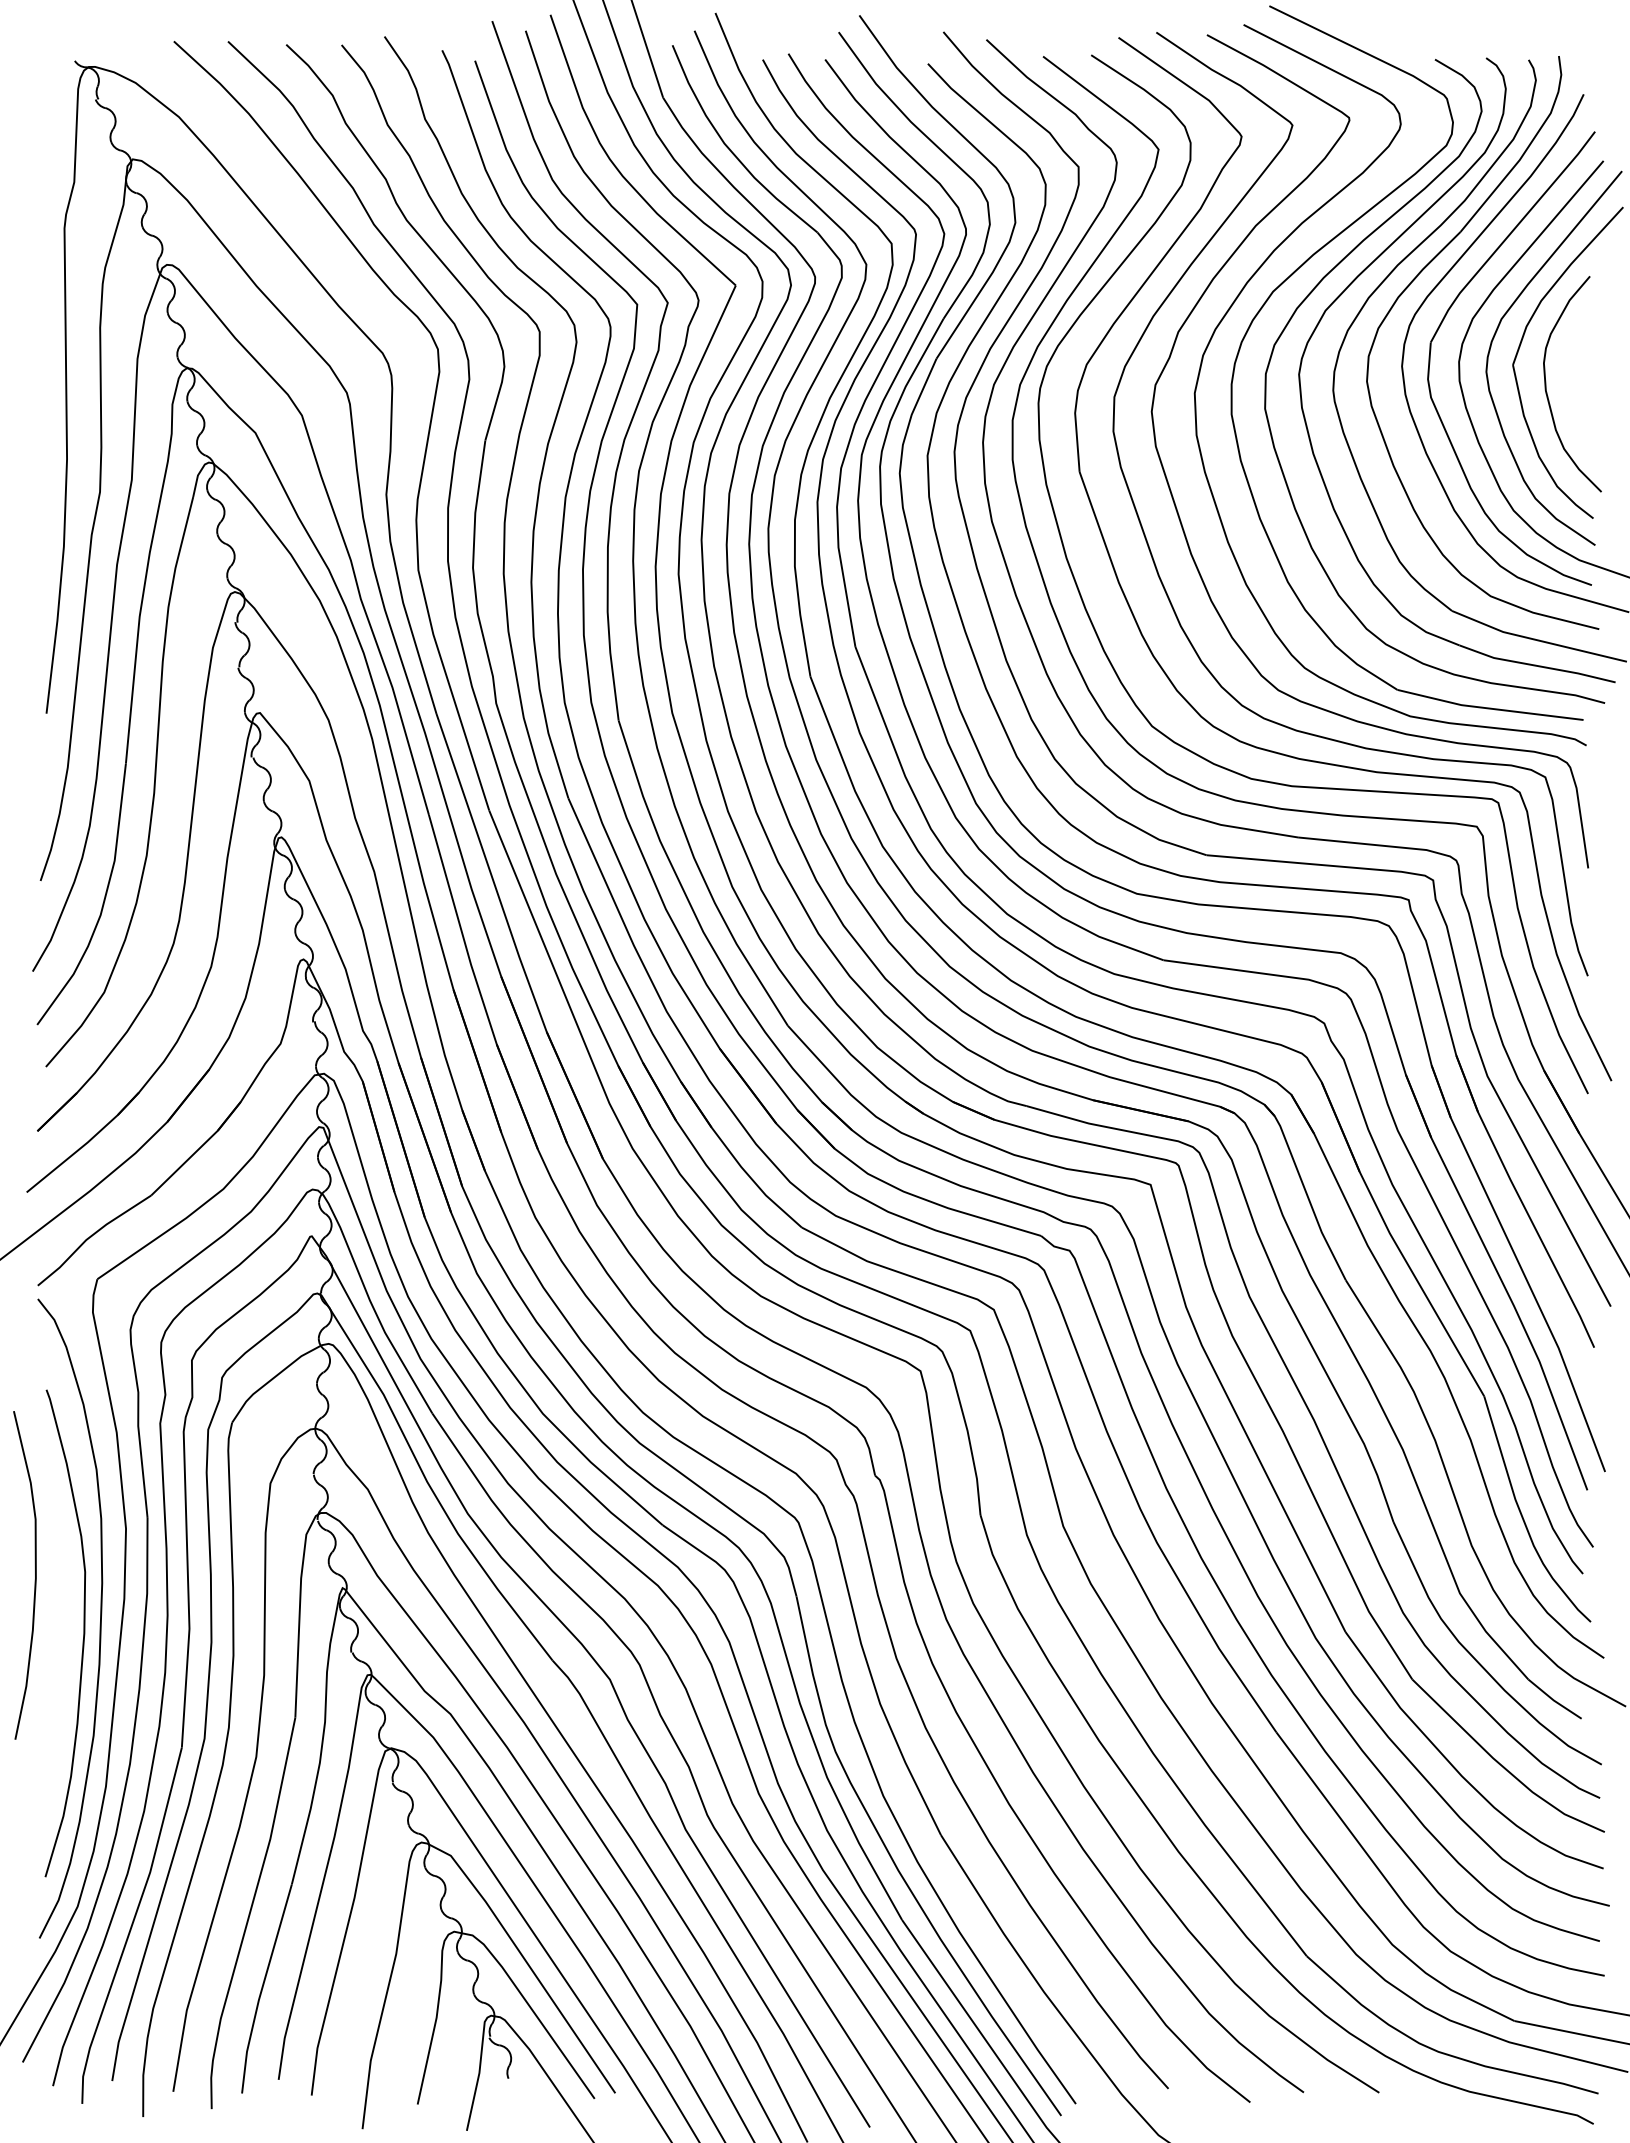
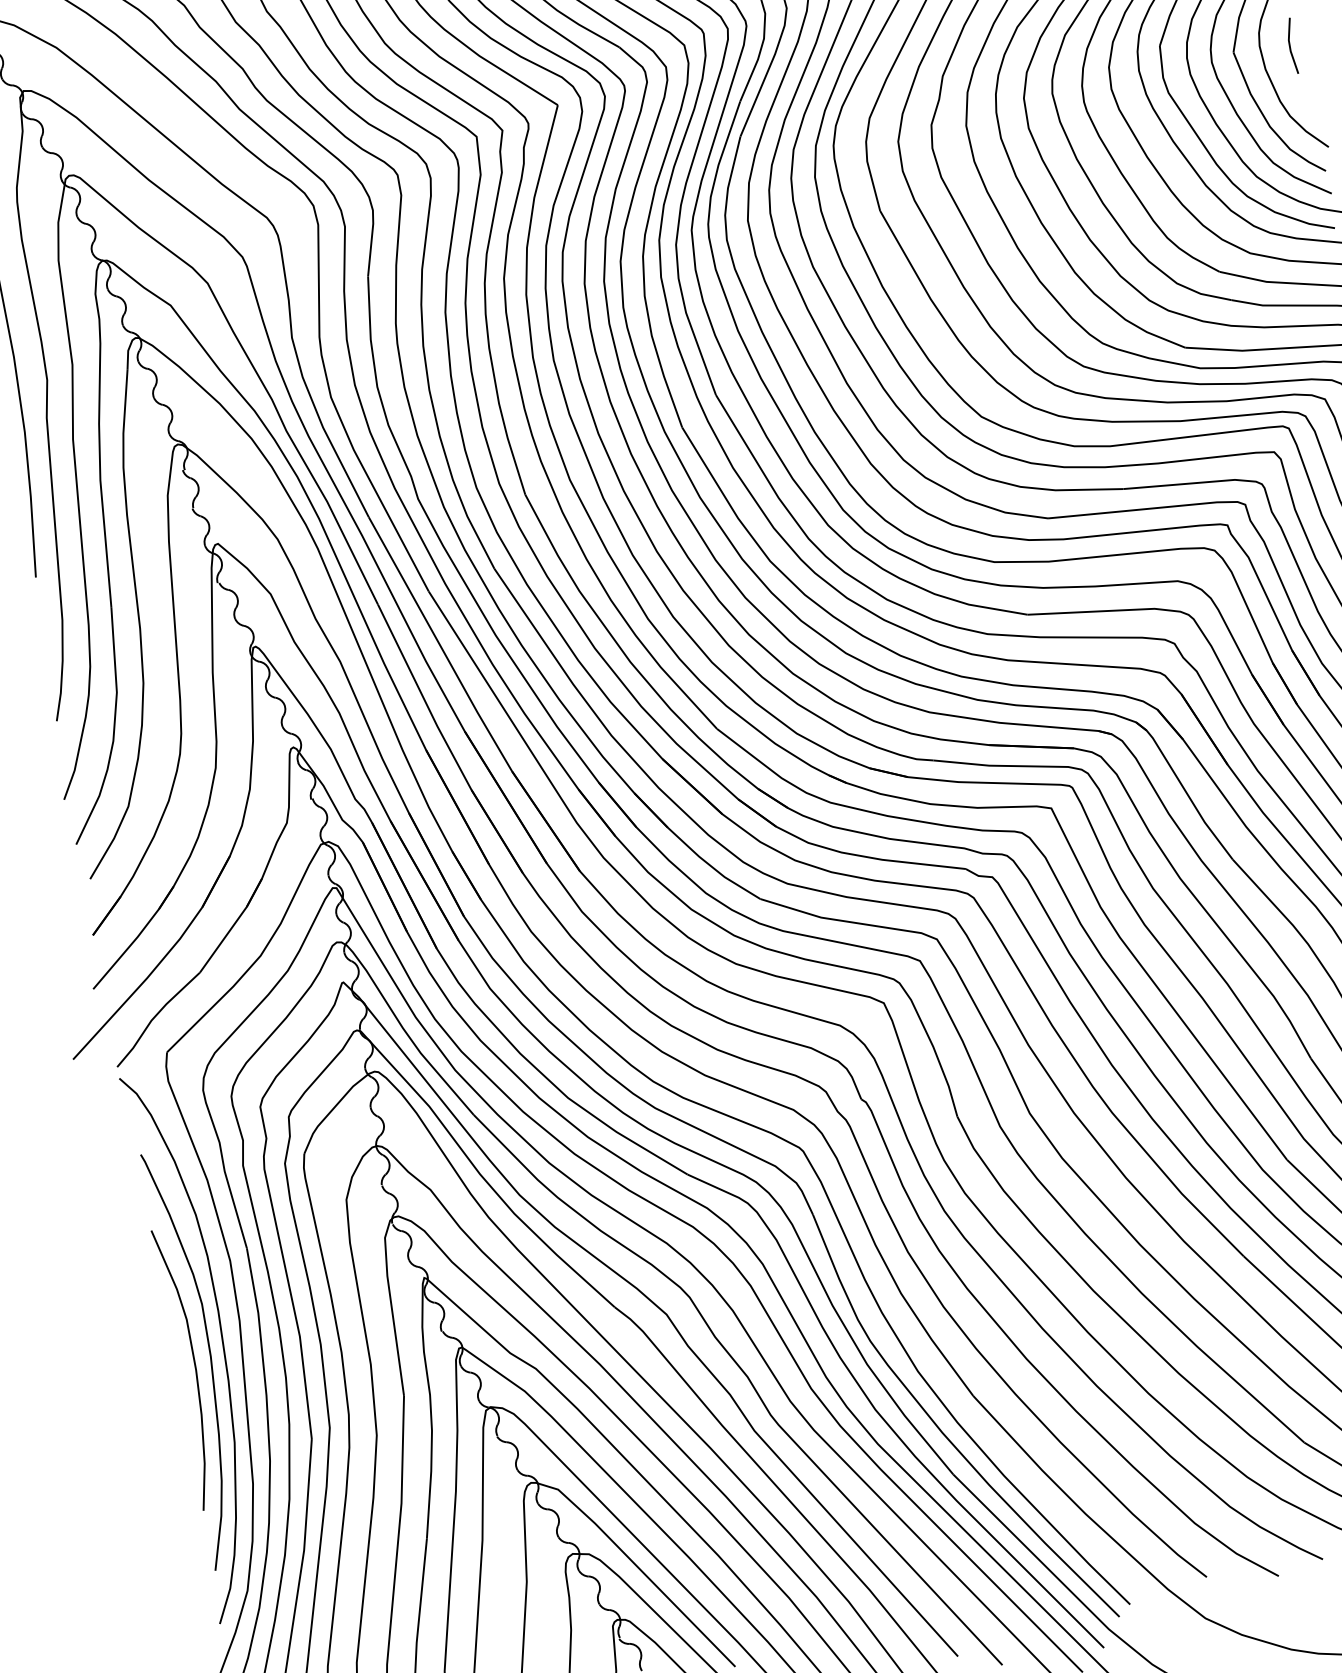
line: (1579, 369) -> (1290, 45), added
curve: (34, 1579) -> (195, 1371), moved

